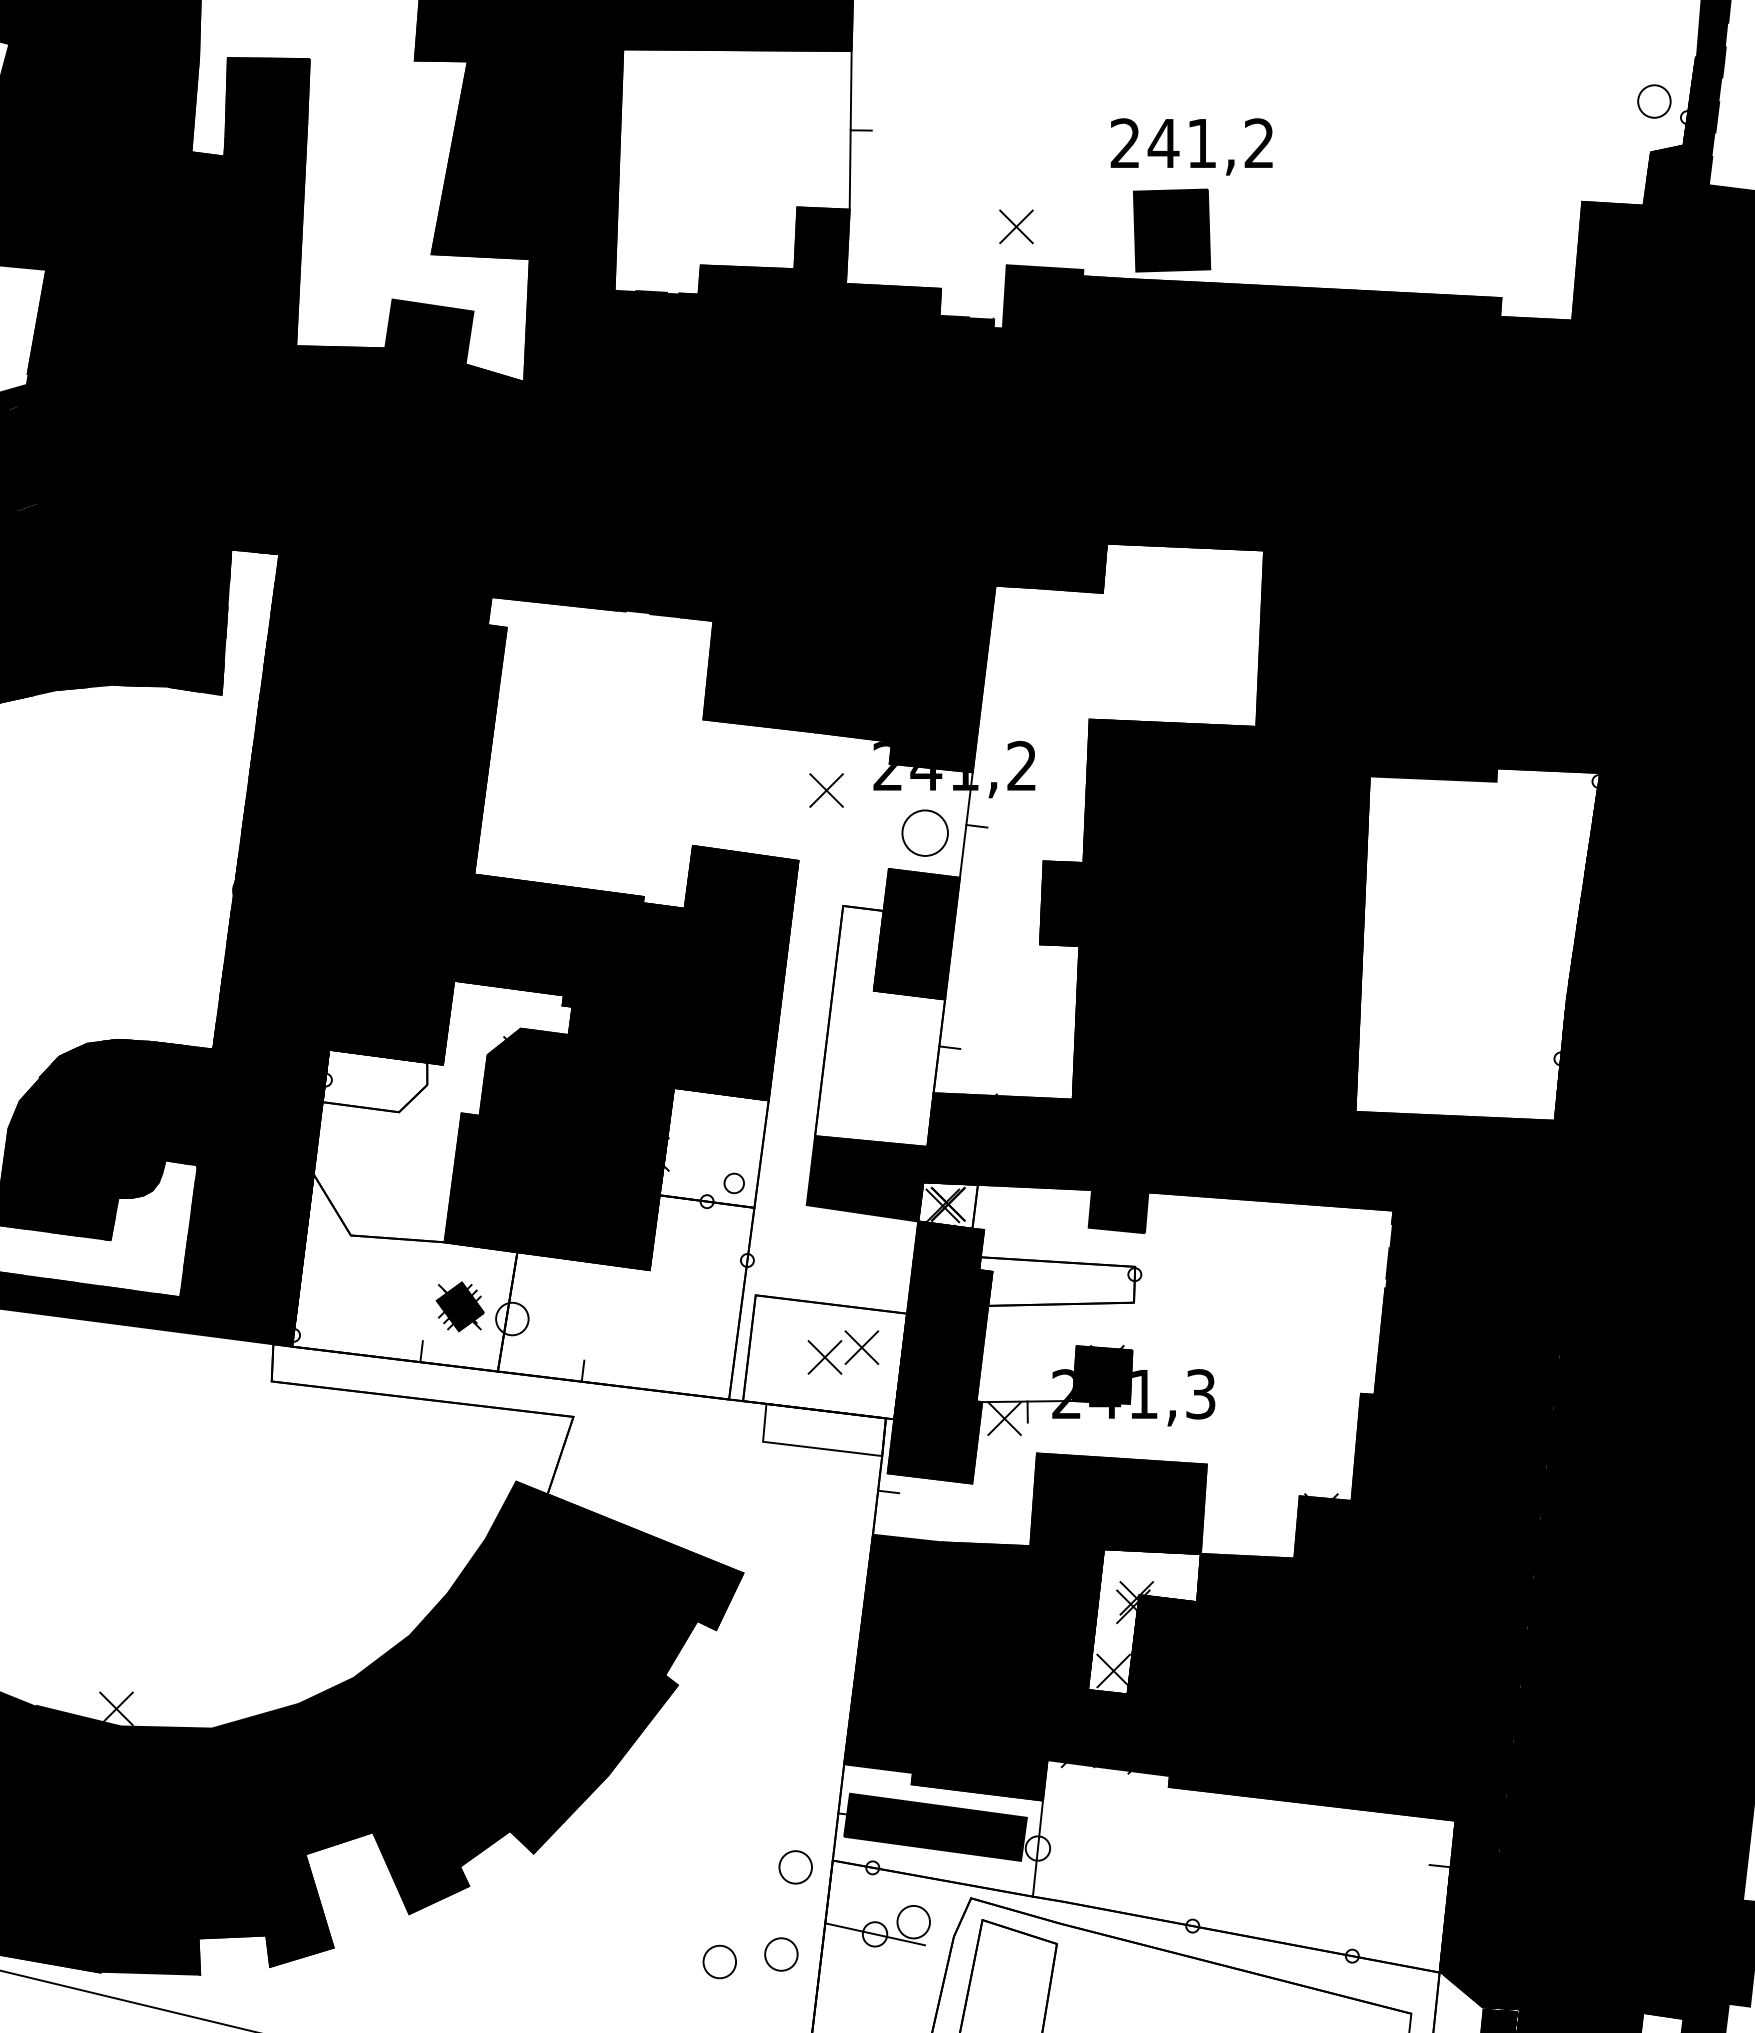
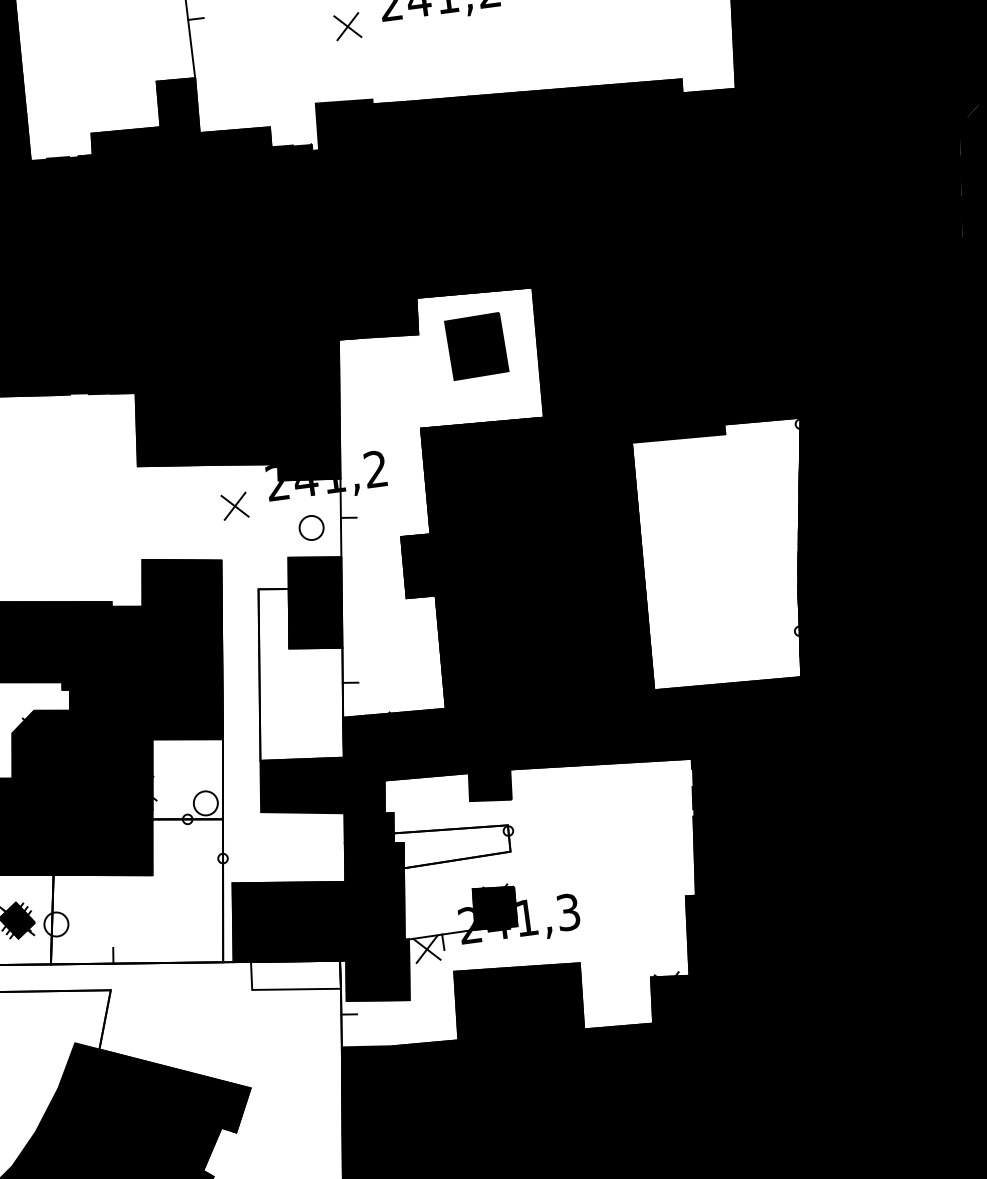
part: (1016, 226) -> (347, 26), moved
part: (1172, 230) -> (477, 346), moved
circle: (925, 833) -> (311, 528), size x0.71
circle: (734, 1183) -> (206, 803), size x1.67
fill: (947, 1205) -> (364, 798), added
fill: (825, 1357) -> (289, 922), added
fill: (1144, 1621) -> (549, 1084), added

